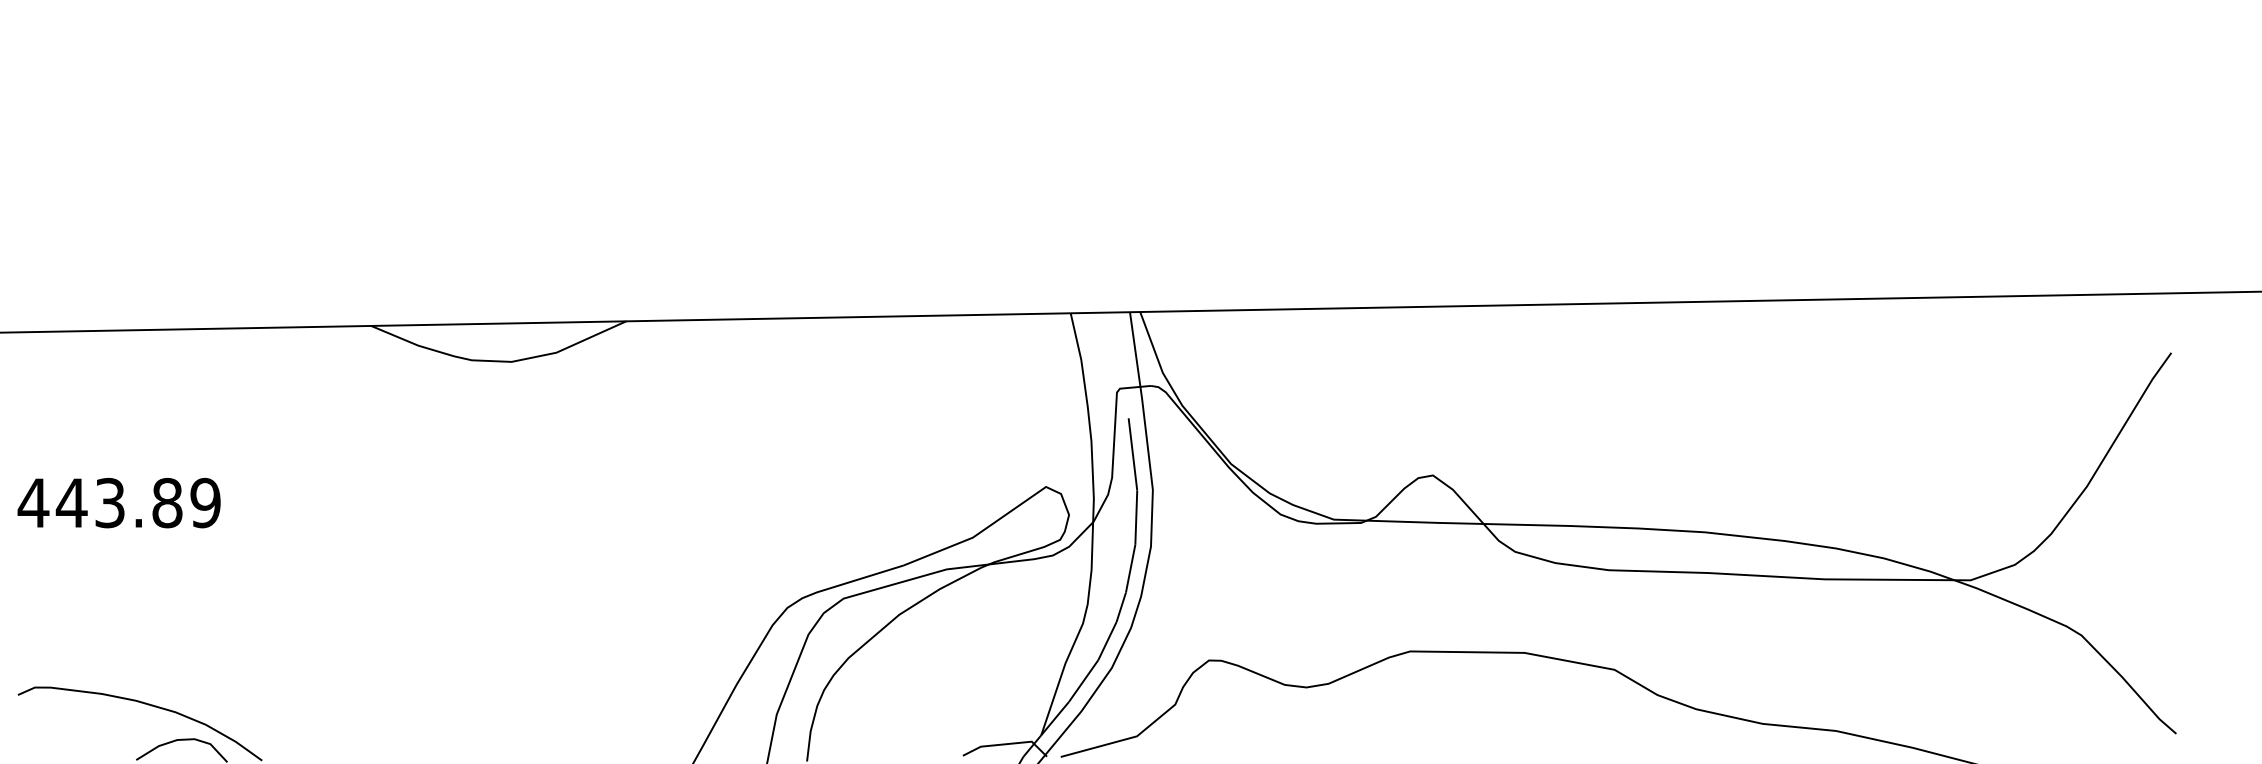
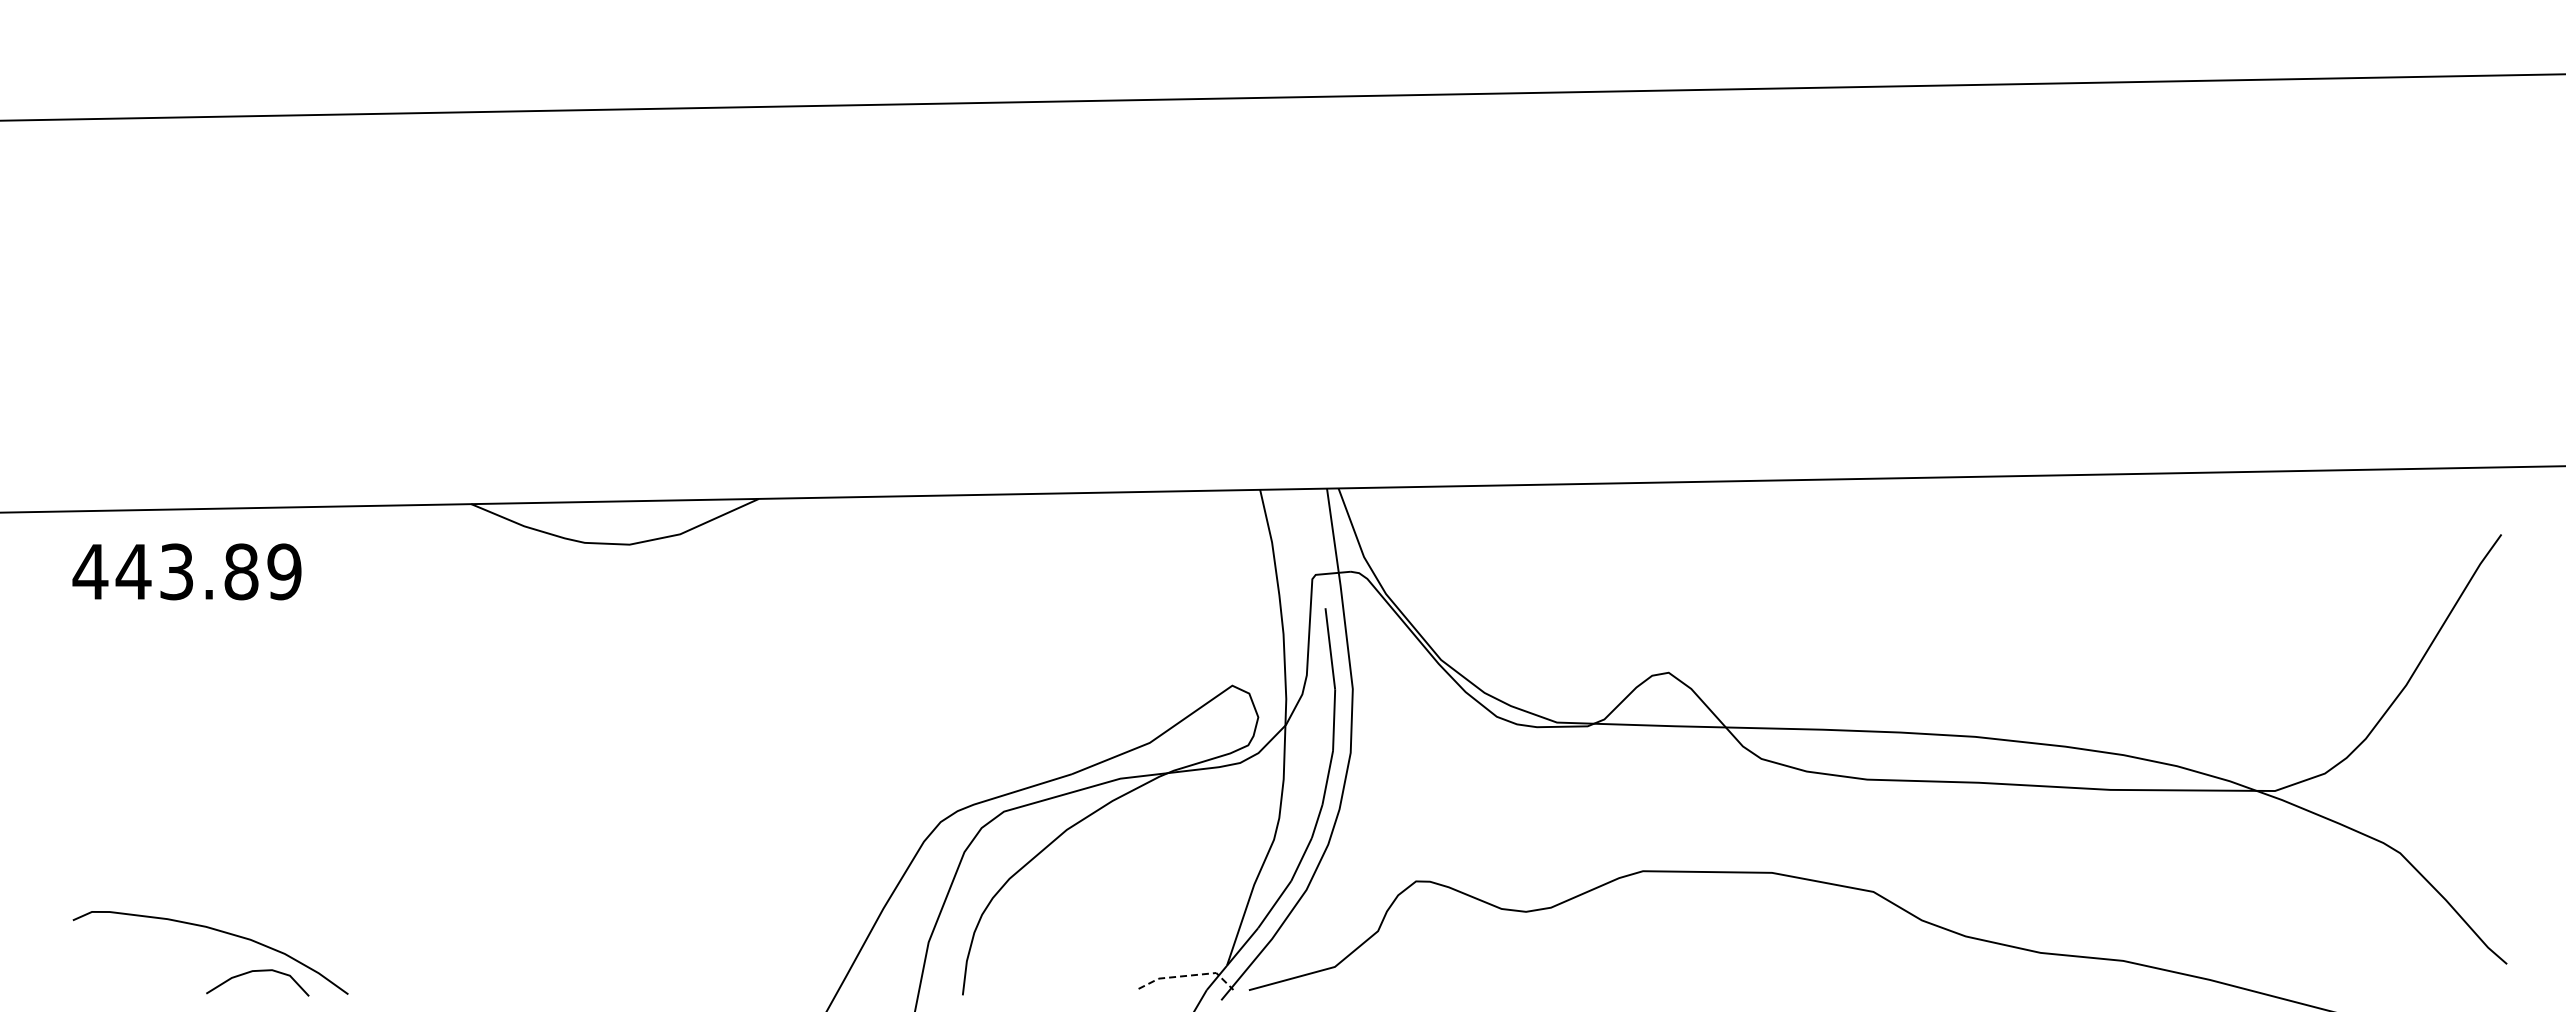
text: (118, 502) -> (186, 571), moved
line: (1007, 743) -> (1188, 975), solid -> dashed

